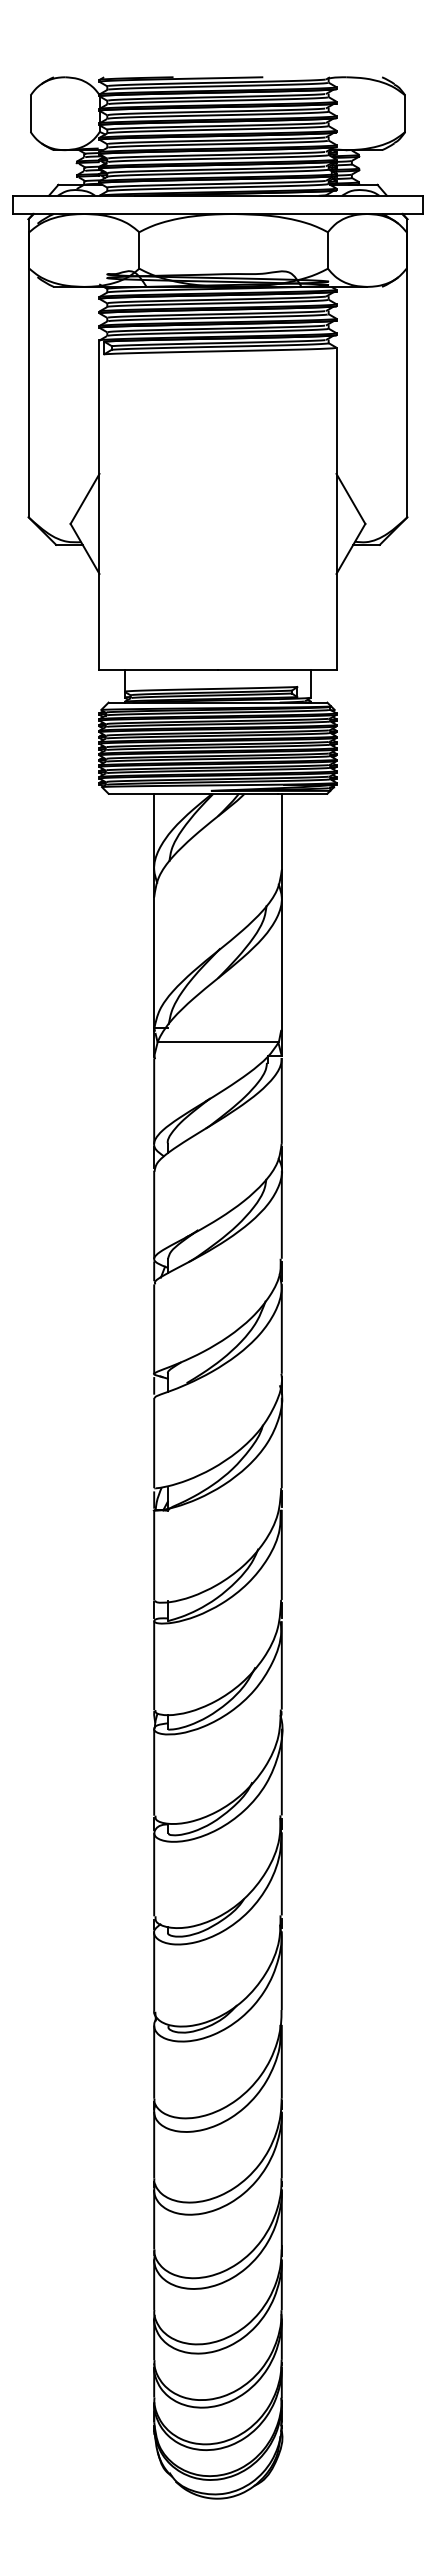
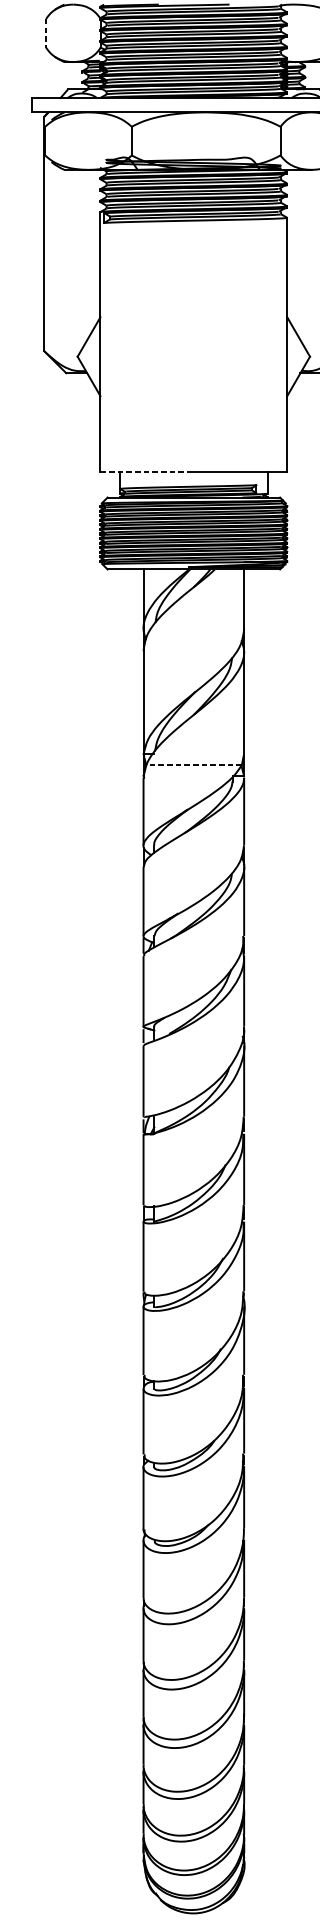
line: (30, 114) -> (46, 33), solid -> dashed
line: (159, 669) -> (147, 471), solid -> dashed
line: (218, 1041) -> (194, 764), solid -> dashed

